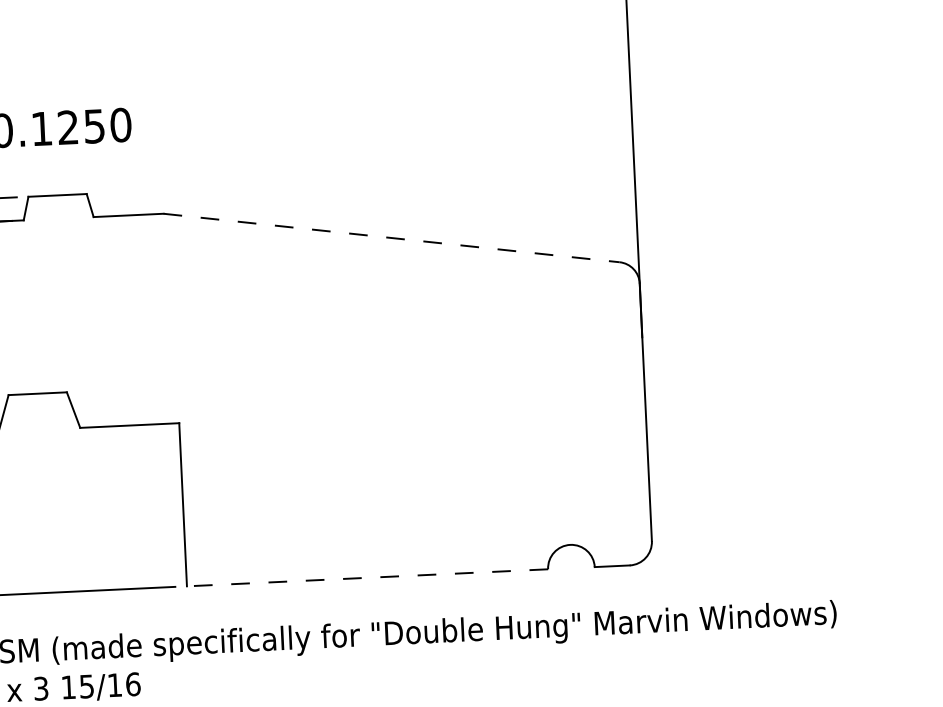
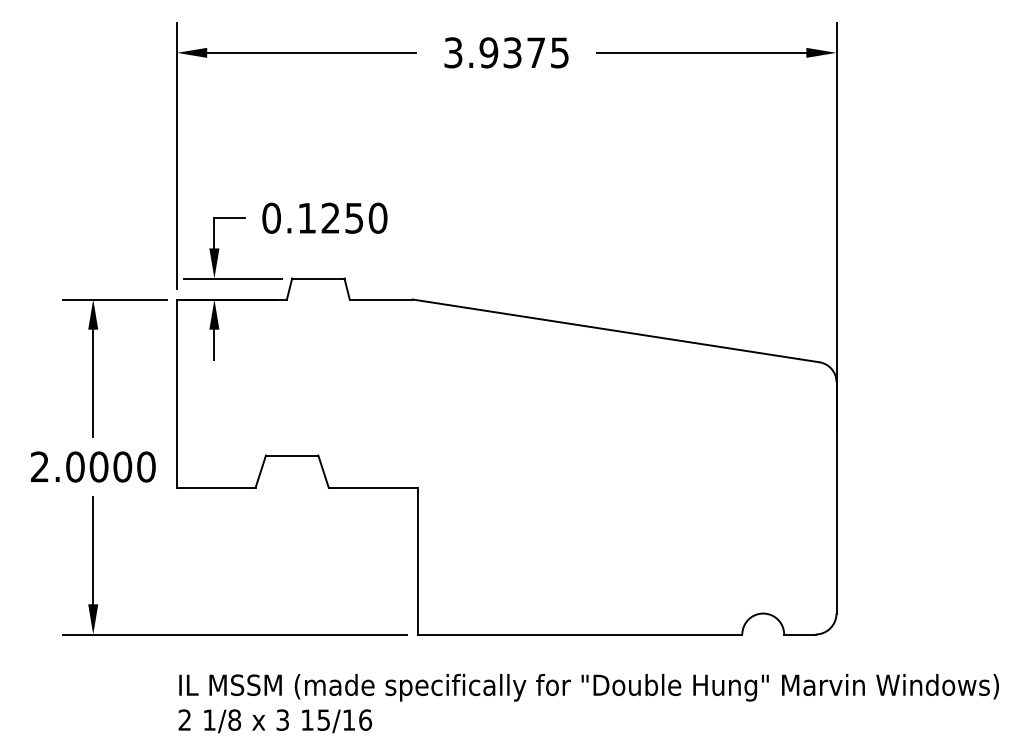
line: (391, 237) -> (615, 330), dashed -> solid
line: (366, 577) -> (579, 634), dashed -> solid

